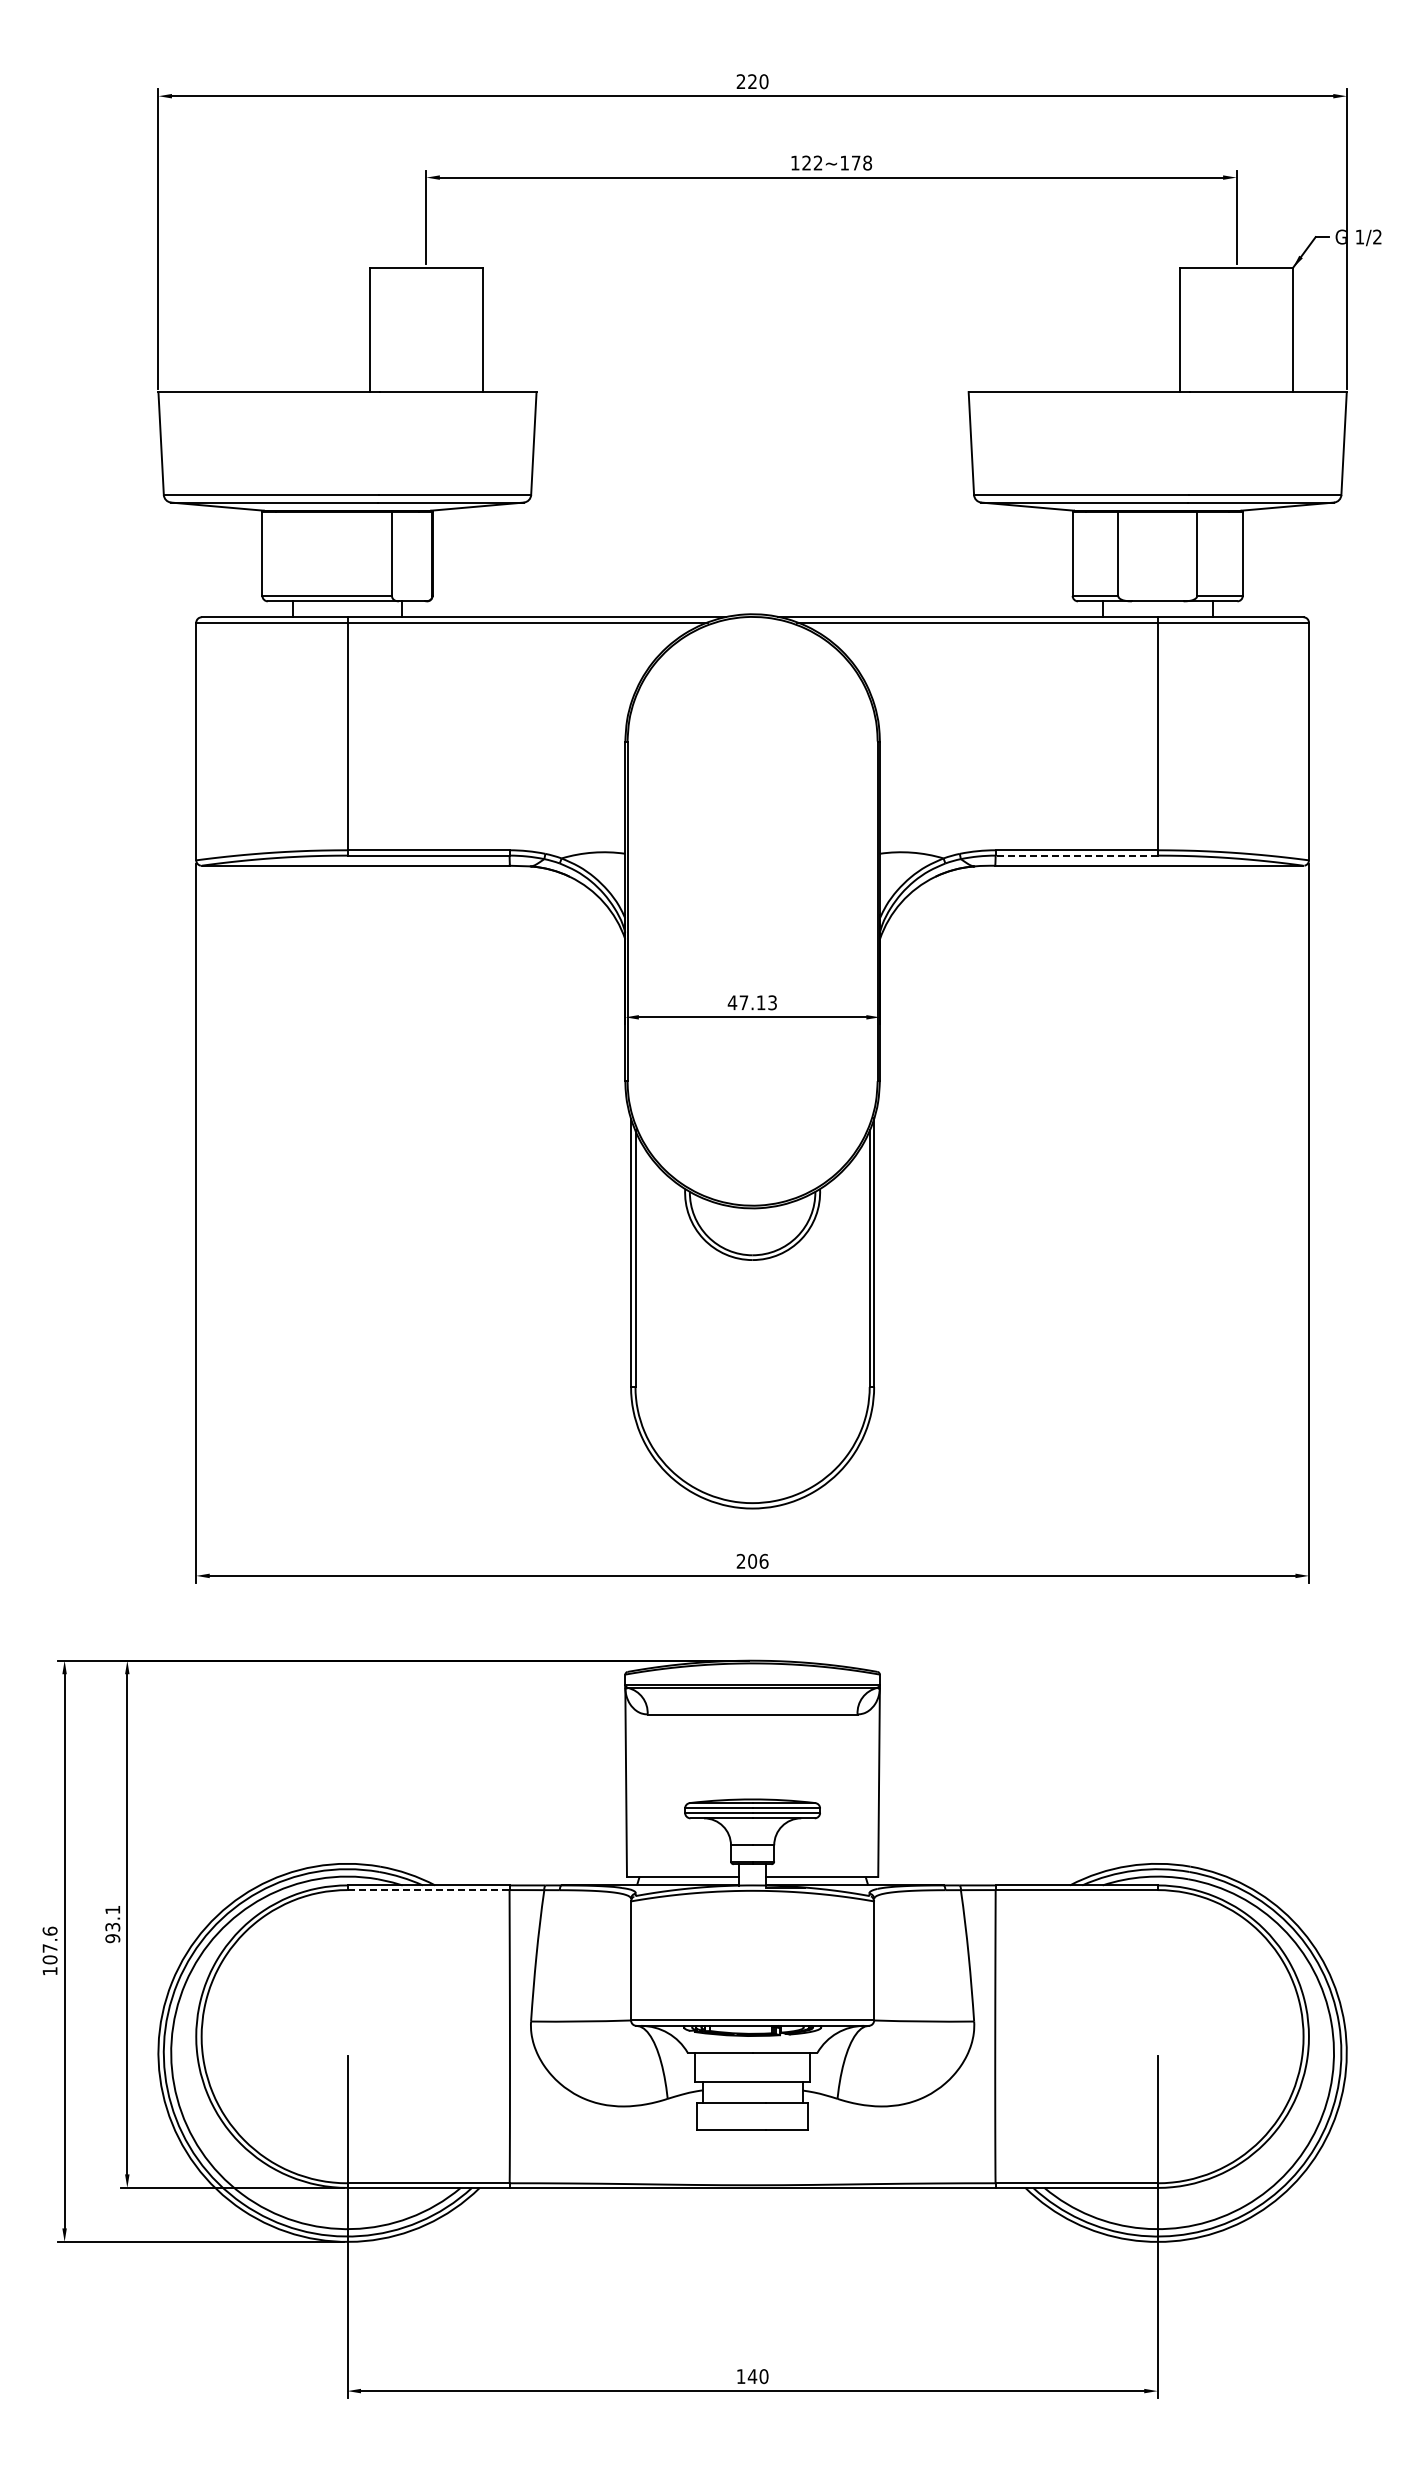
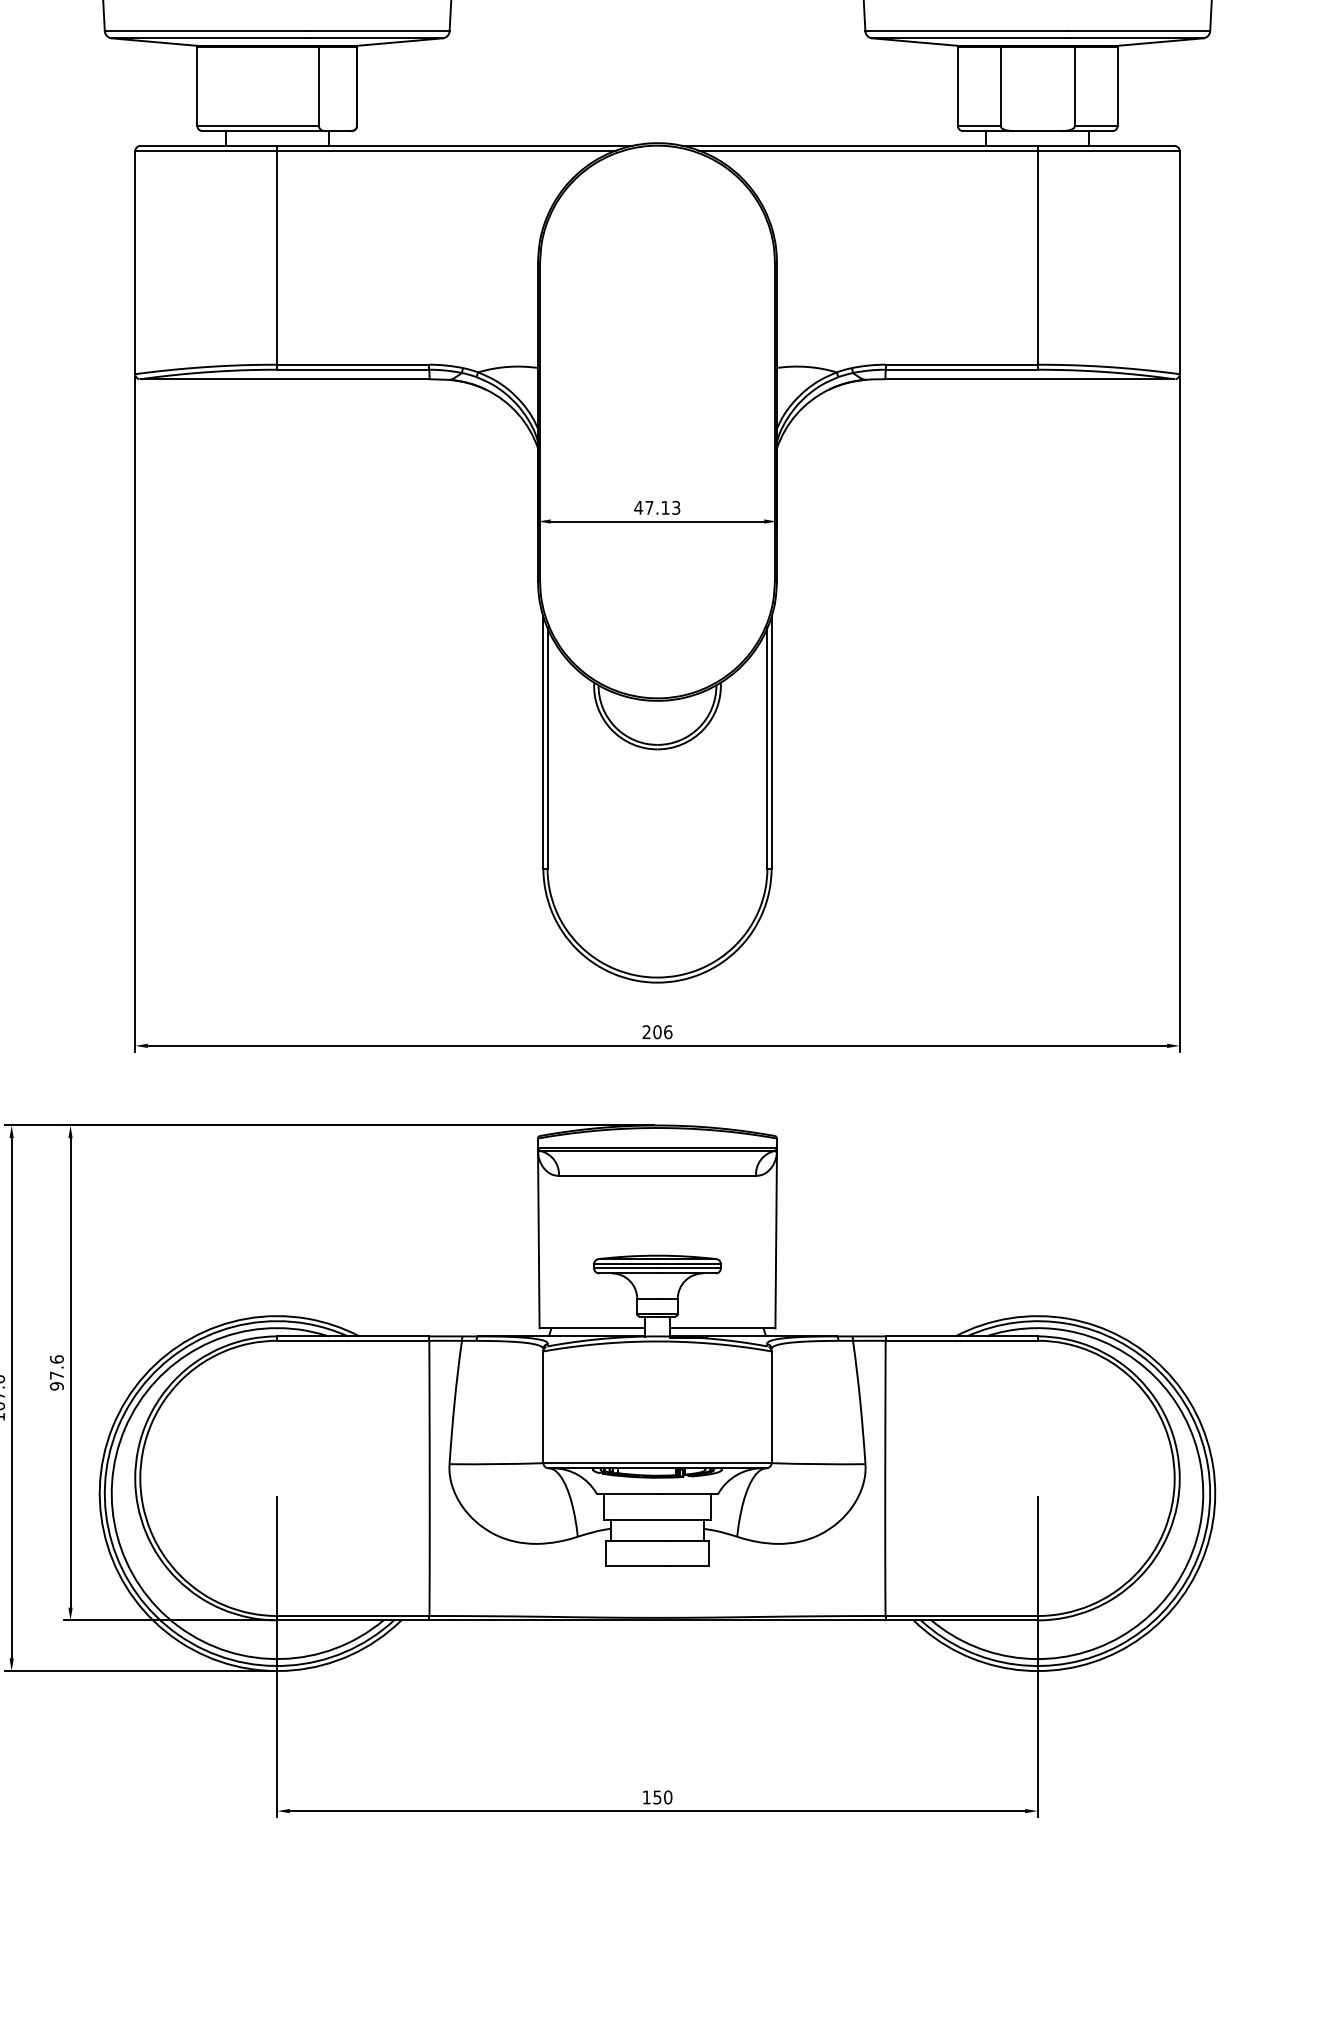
line: (1076, 855) -> (961, 369), dashed -> solid
line: (429, 1890) -> (354, 1341), dashed -> solid
text: (112, 1918) -> (56, 1367), 93.1 -> 97.6
text: (752, 2376) -> (657, 1797), 140 -> 150

